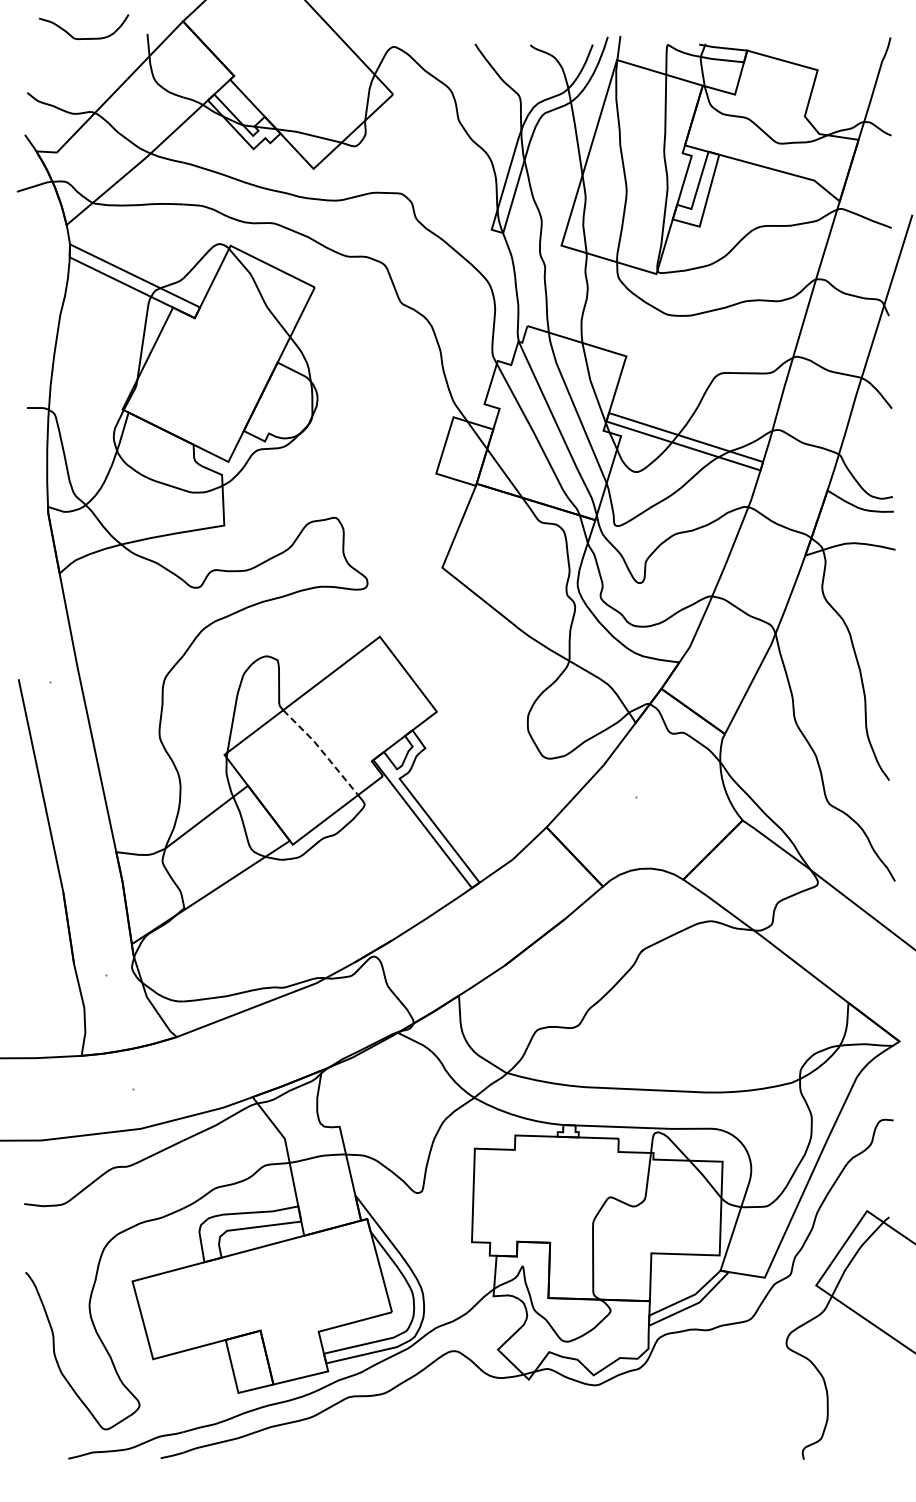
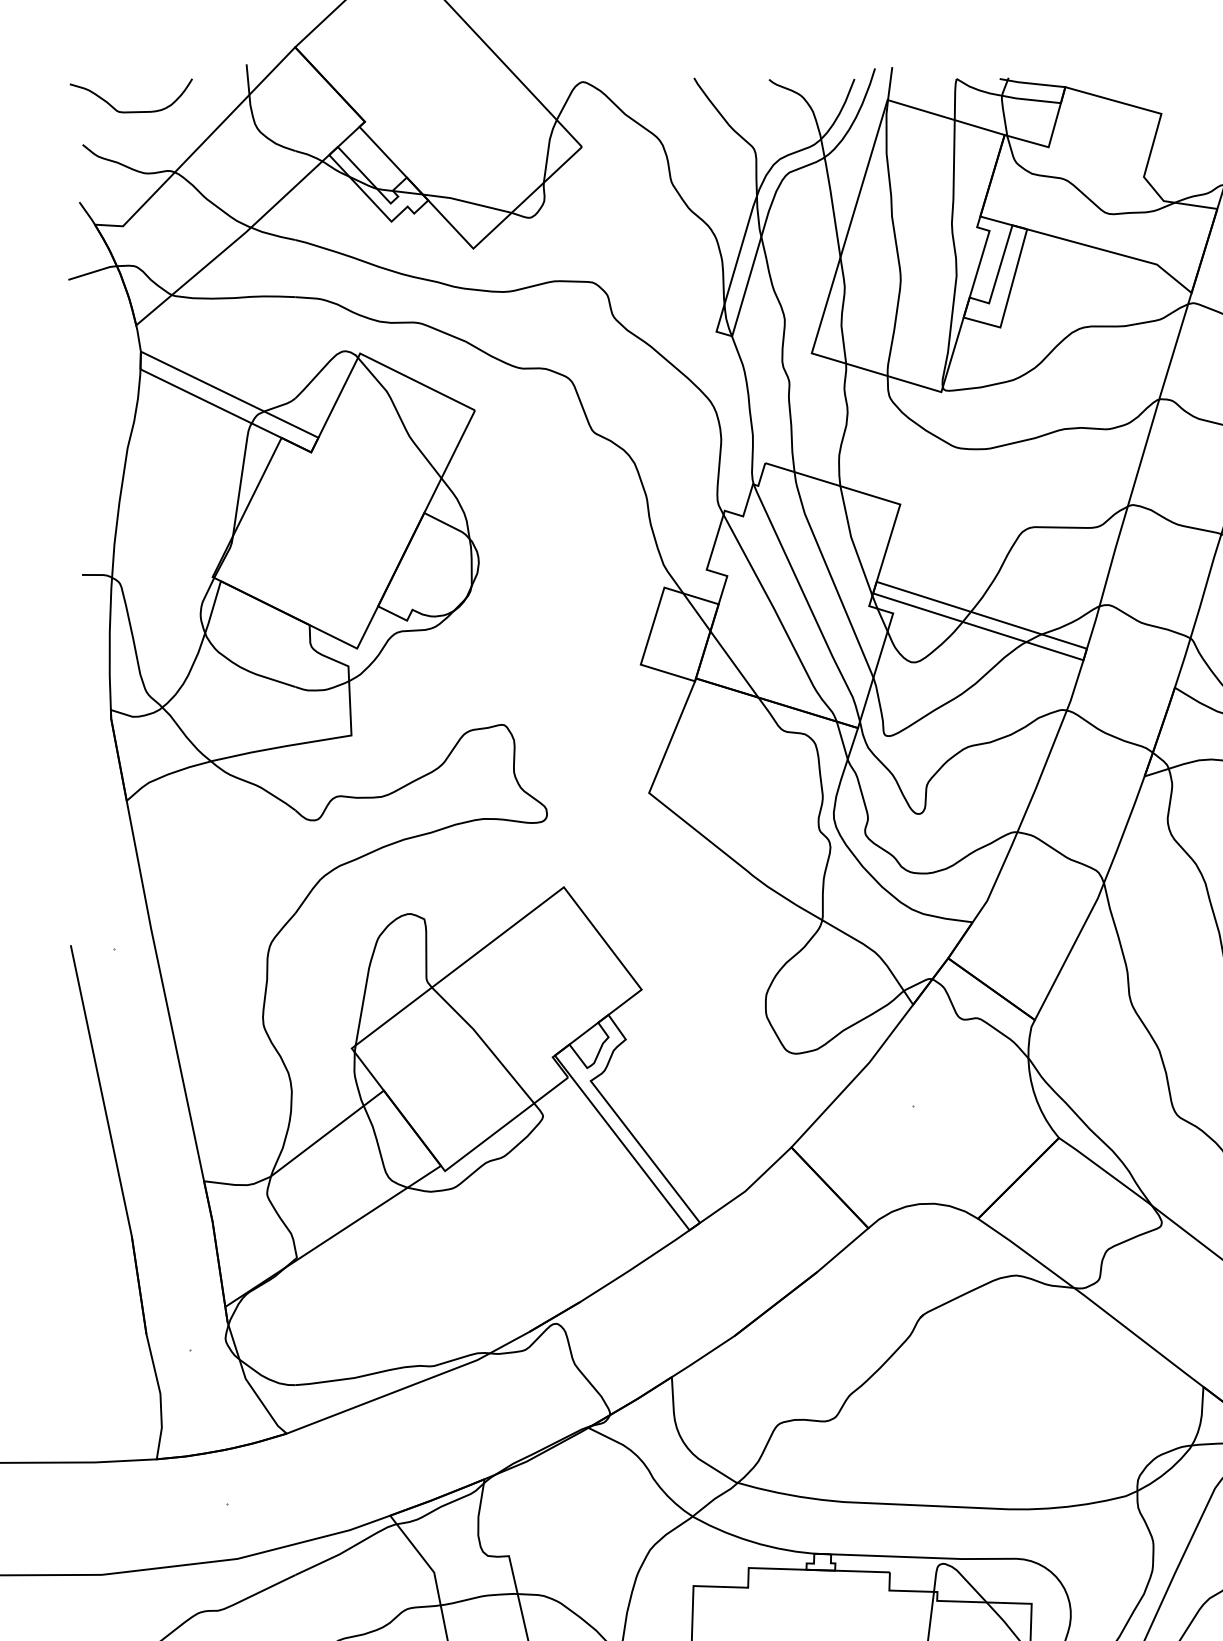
curve: (84, 38) -> (132, 111), moved
line: (322, 751) -> (485, 1043), dashed -> solid

